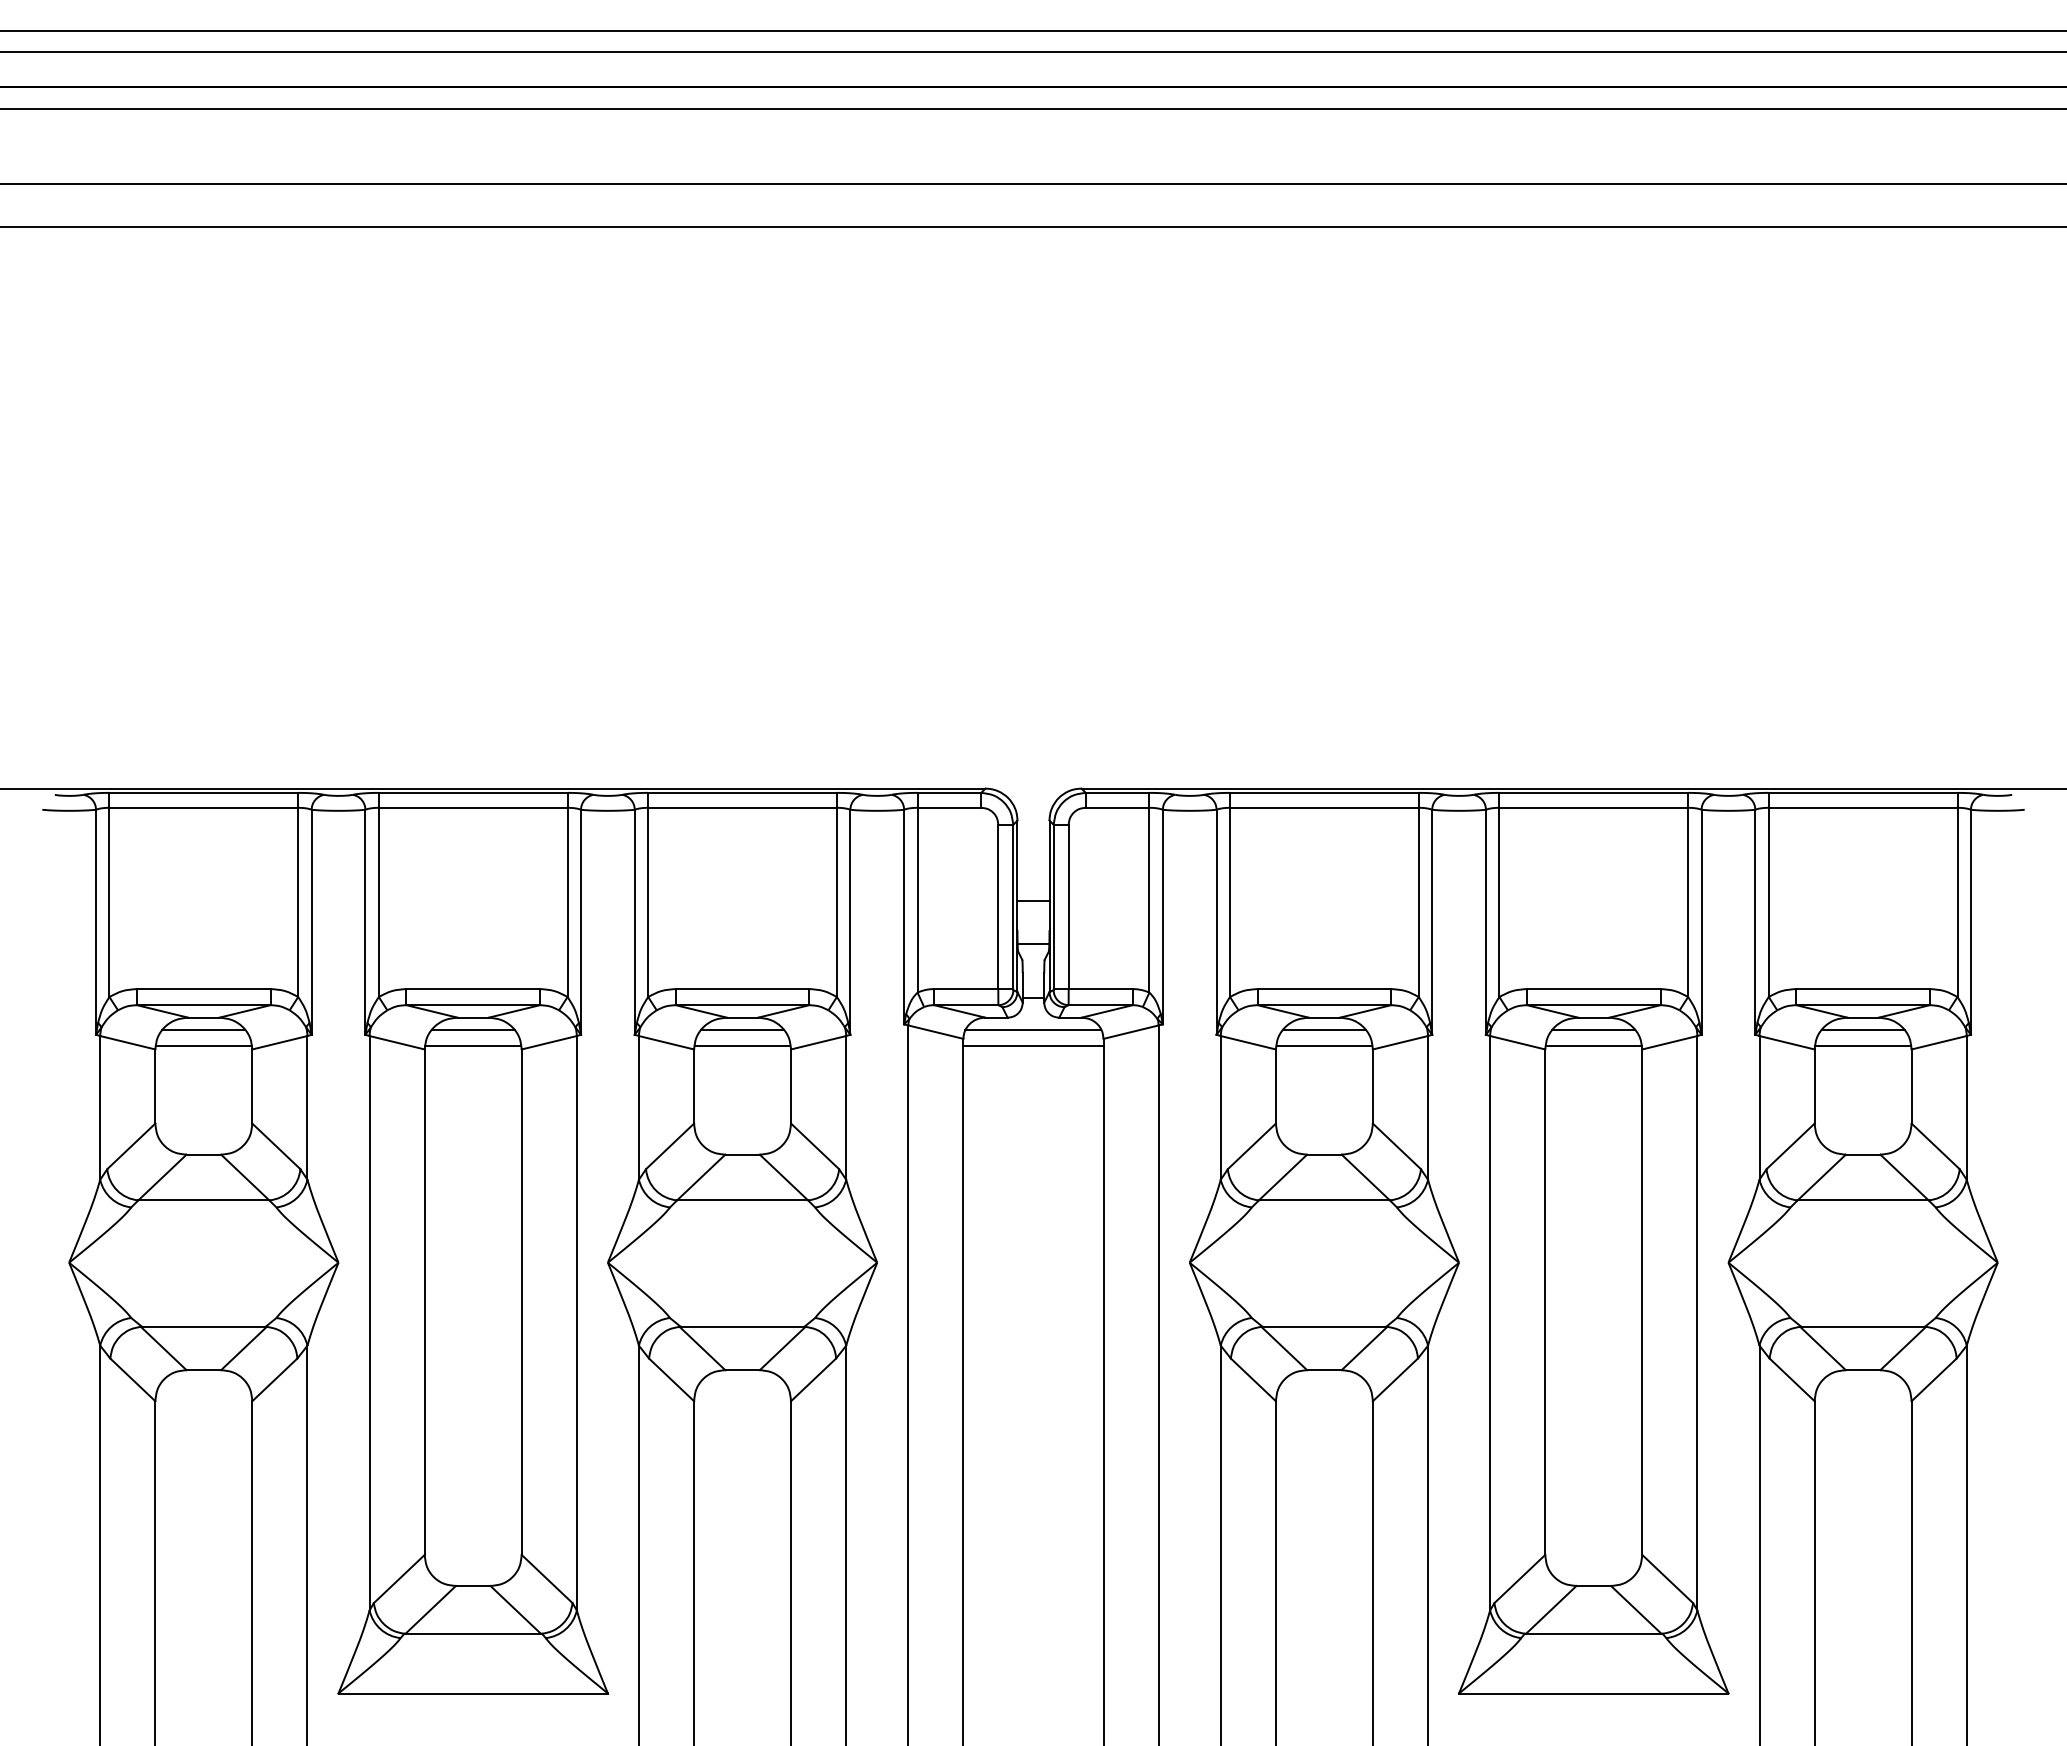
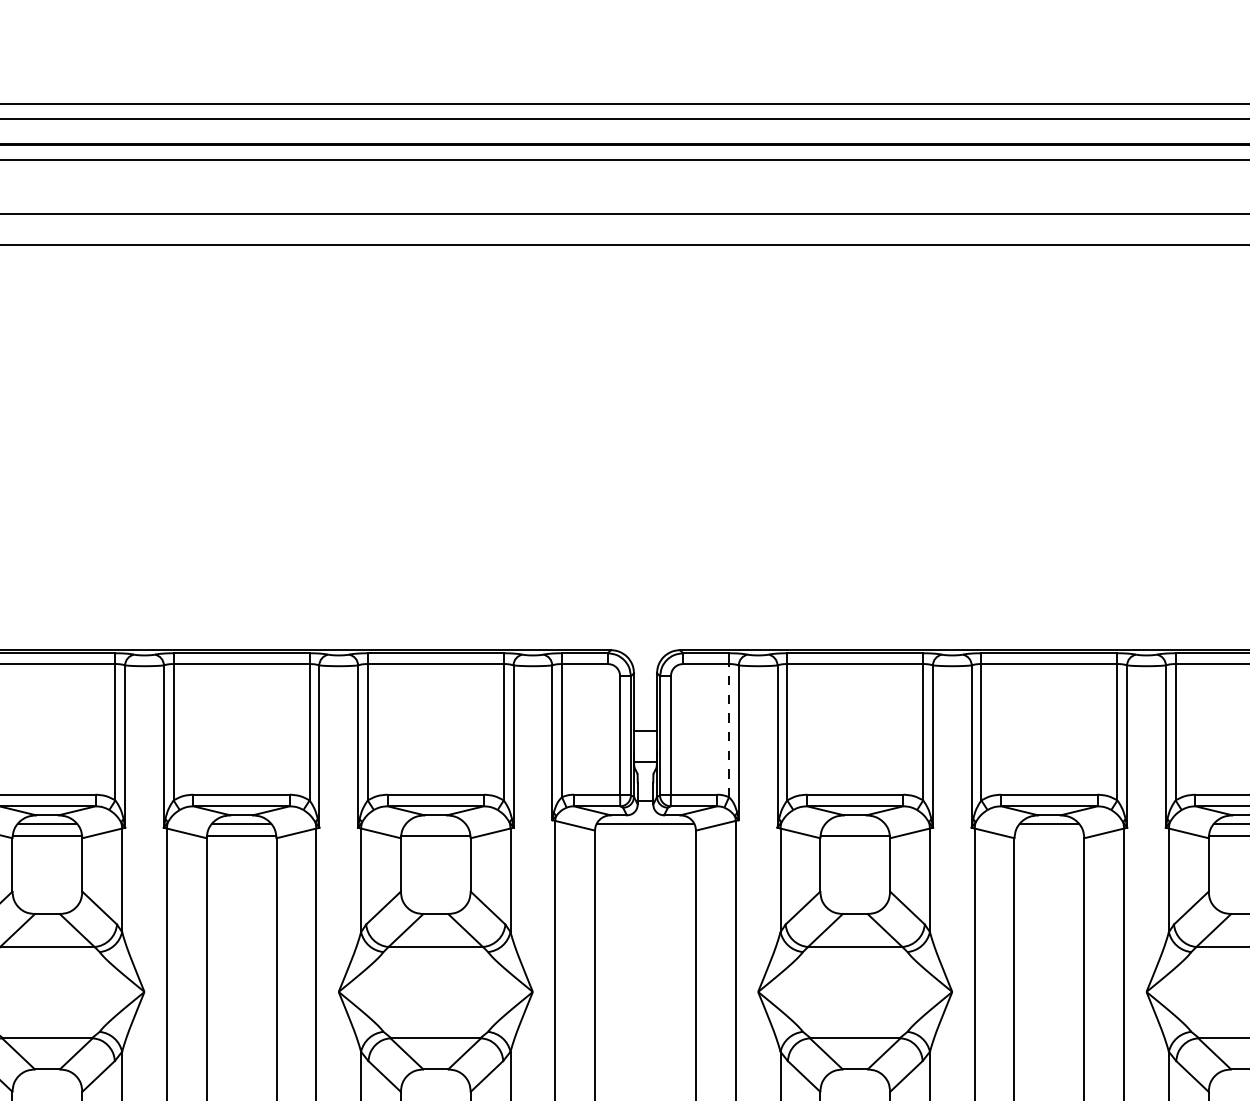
line: (1149, 899) -> (729, 730), solid -> dashed
line: (742, 1029) -> (435, 823), removed
line: (1324, 1029) -> (855, 823), removed
line: (1033, 1046) -> (645, 836), removed
line: (1593, 1046) -> (1049, 836), removed

